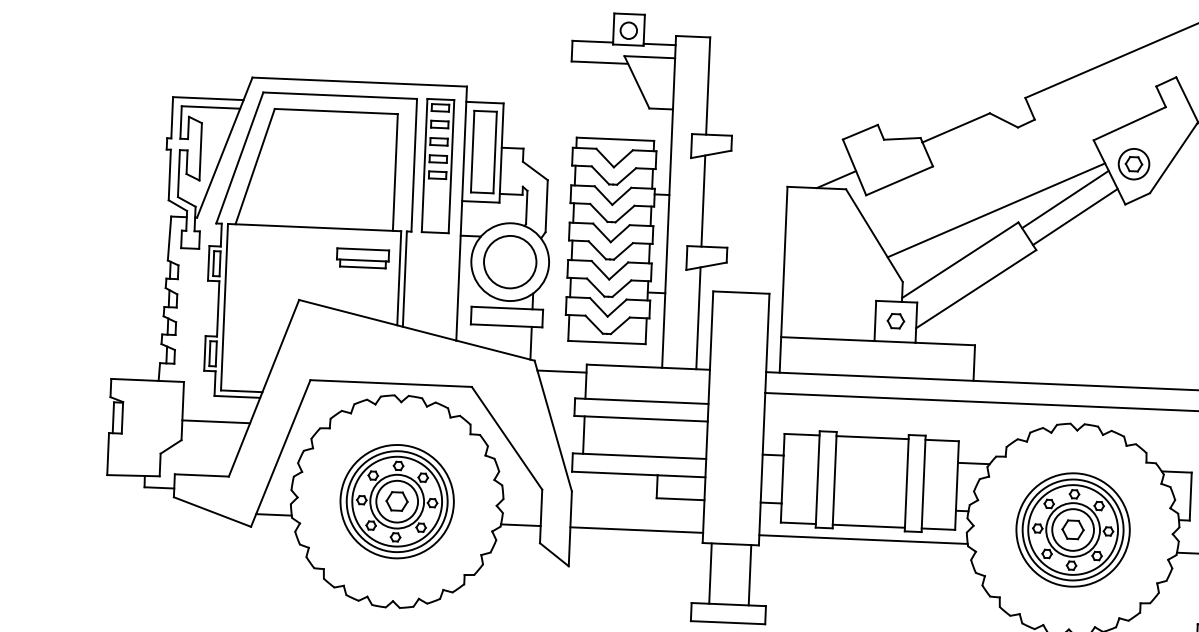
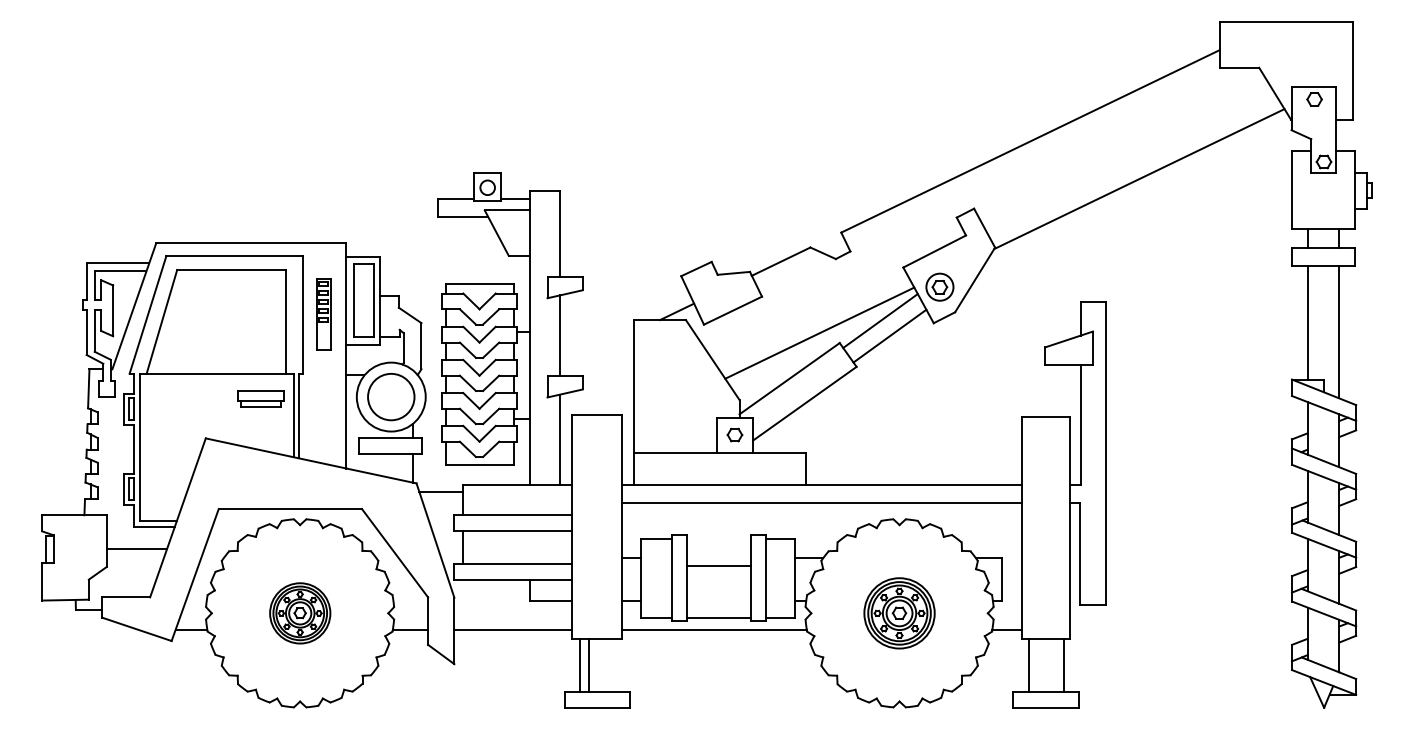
part: (437, 165) -> (323, 314), size x0.6
line: (872, 437) -> (718, 565), moved
part: (397, 501) -> (300, 613), size x0.6
part: (1073, 530) -> (899, 613), size x0.7
line: (750, 575) -> (589, 665), moved

